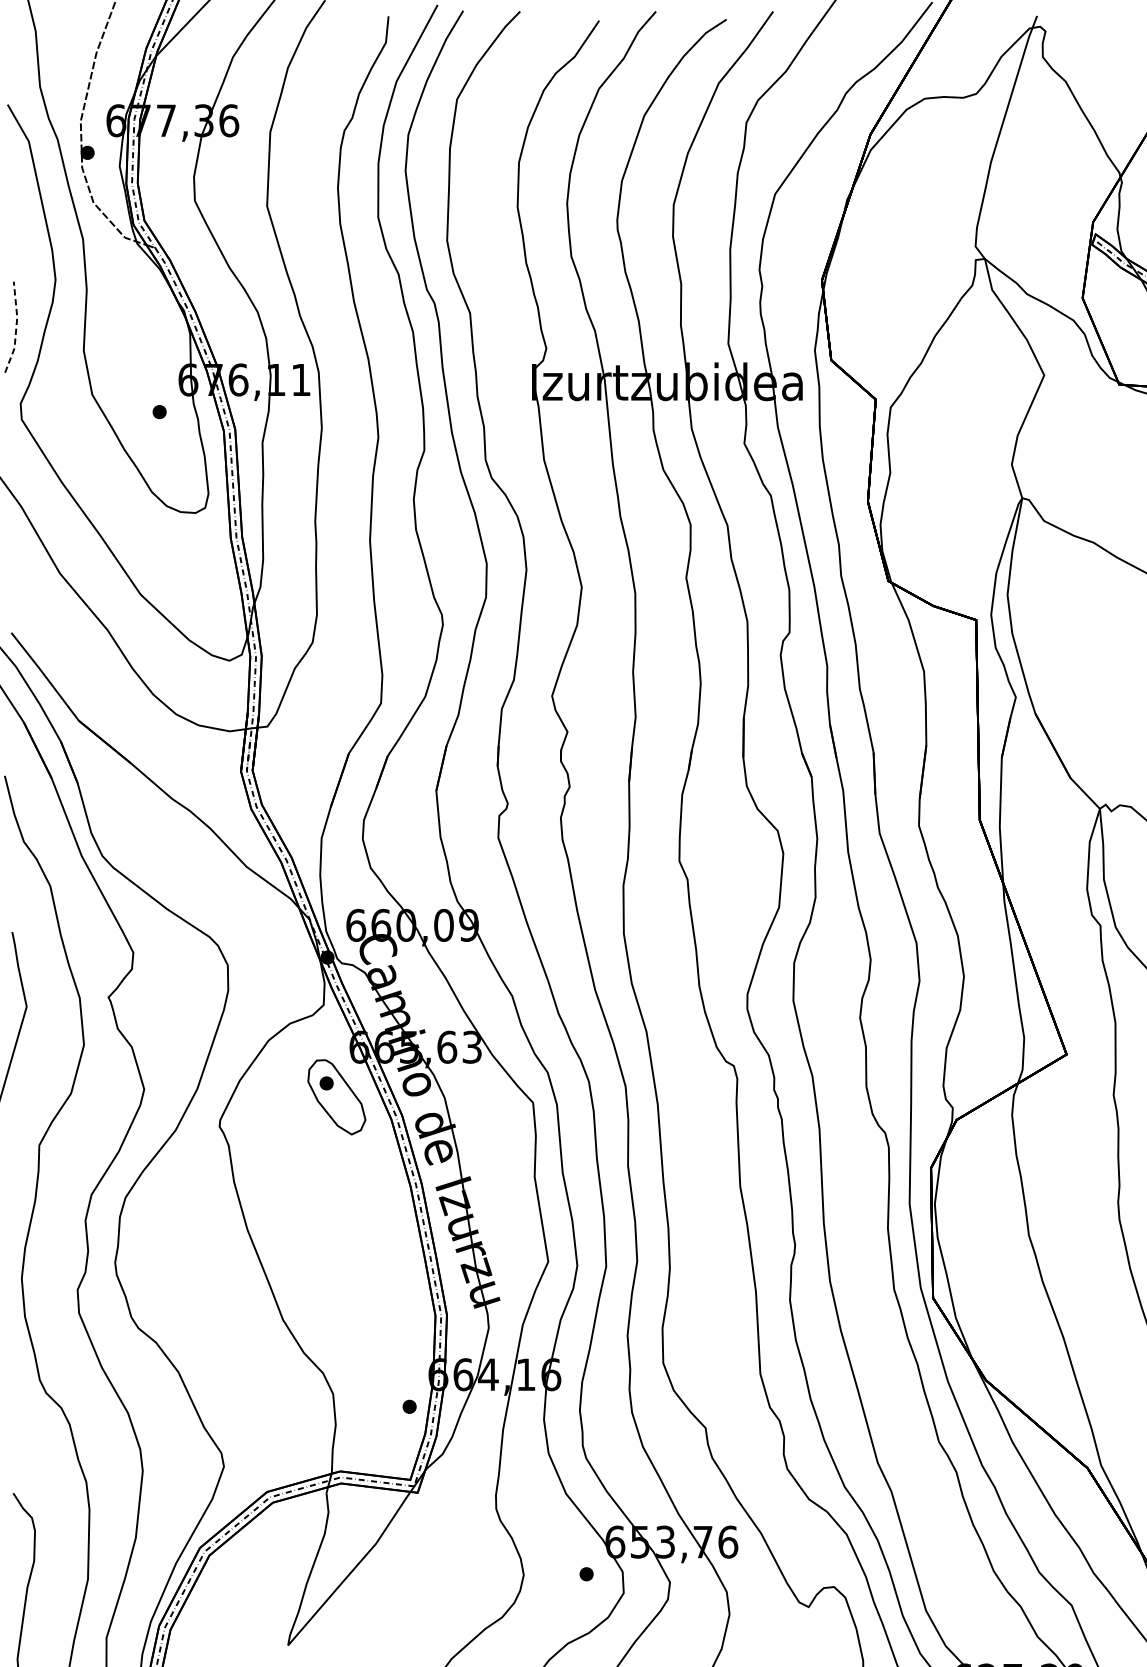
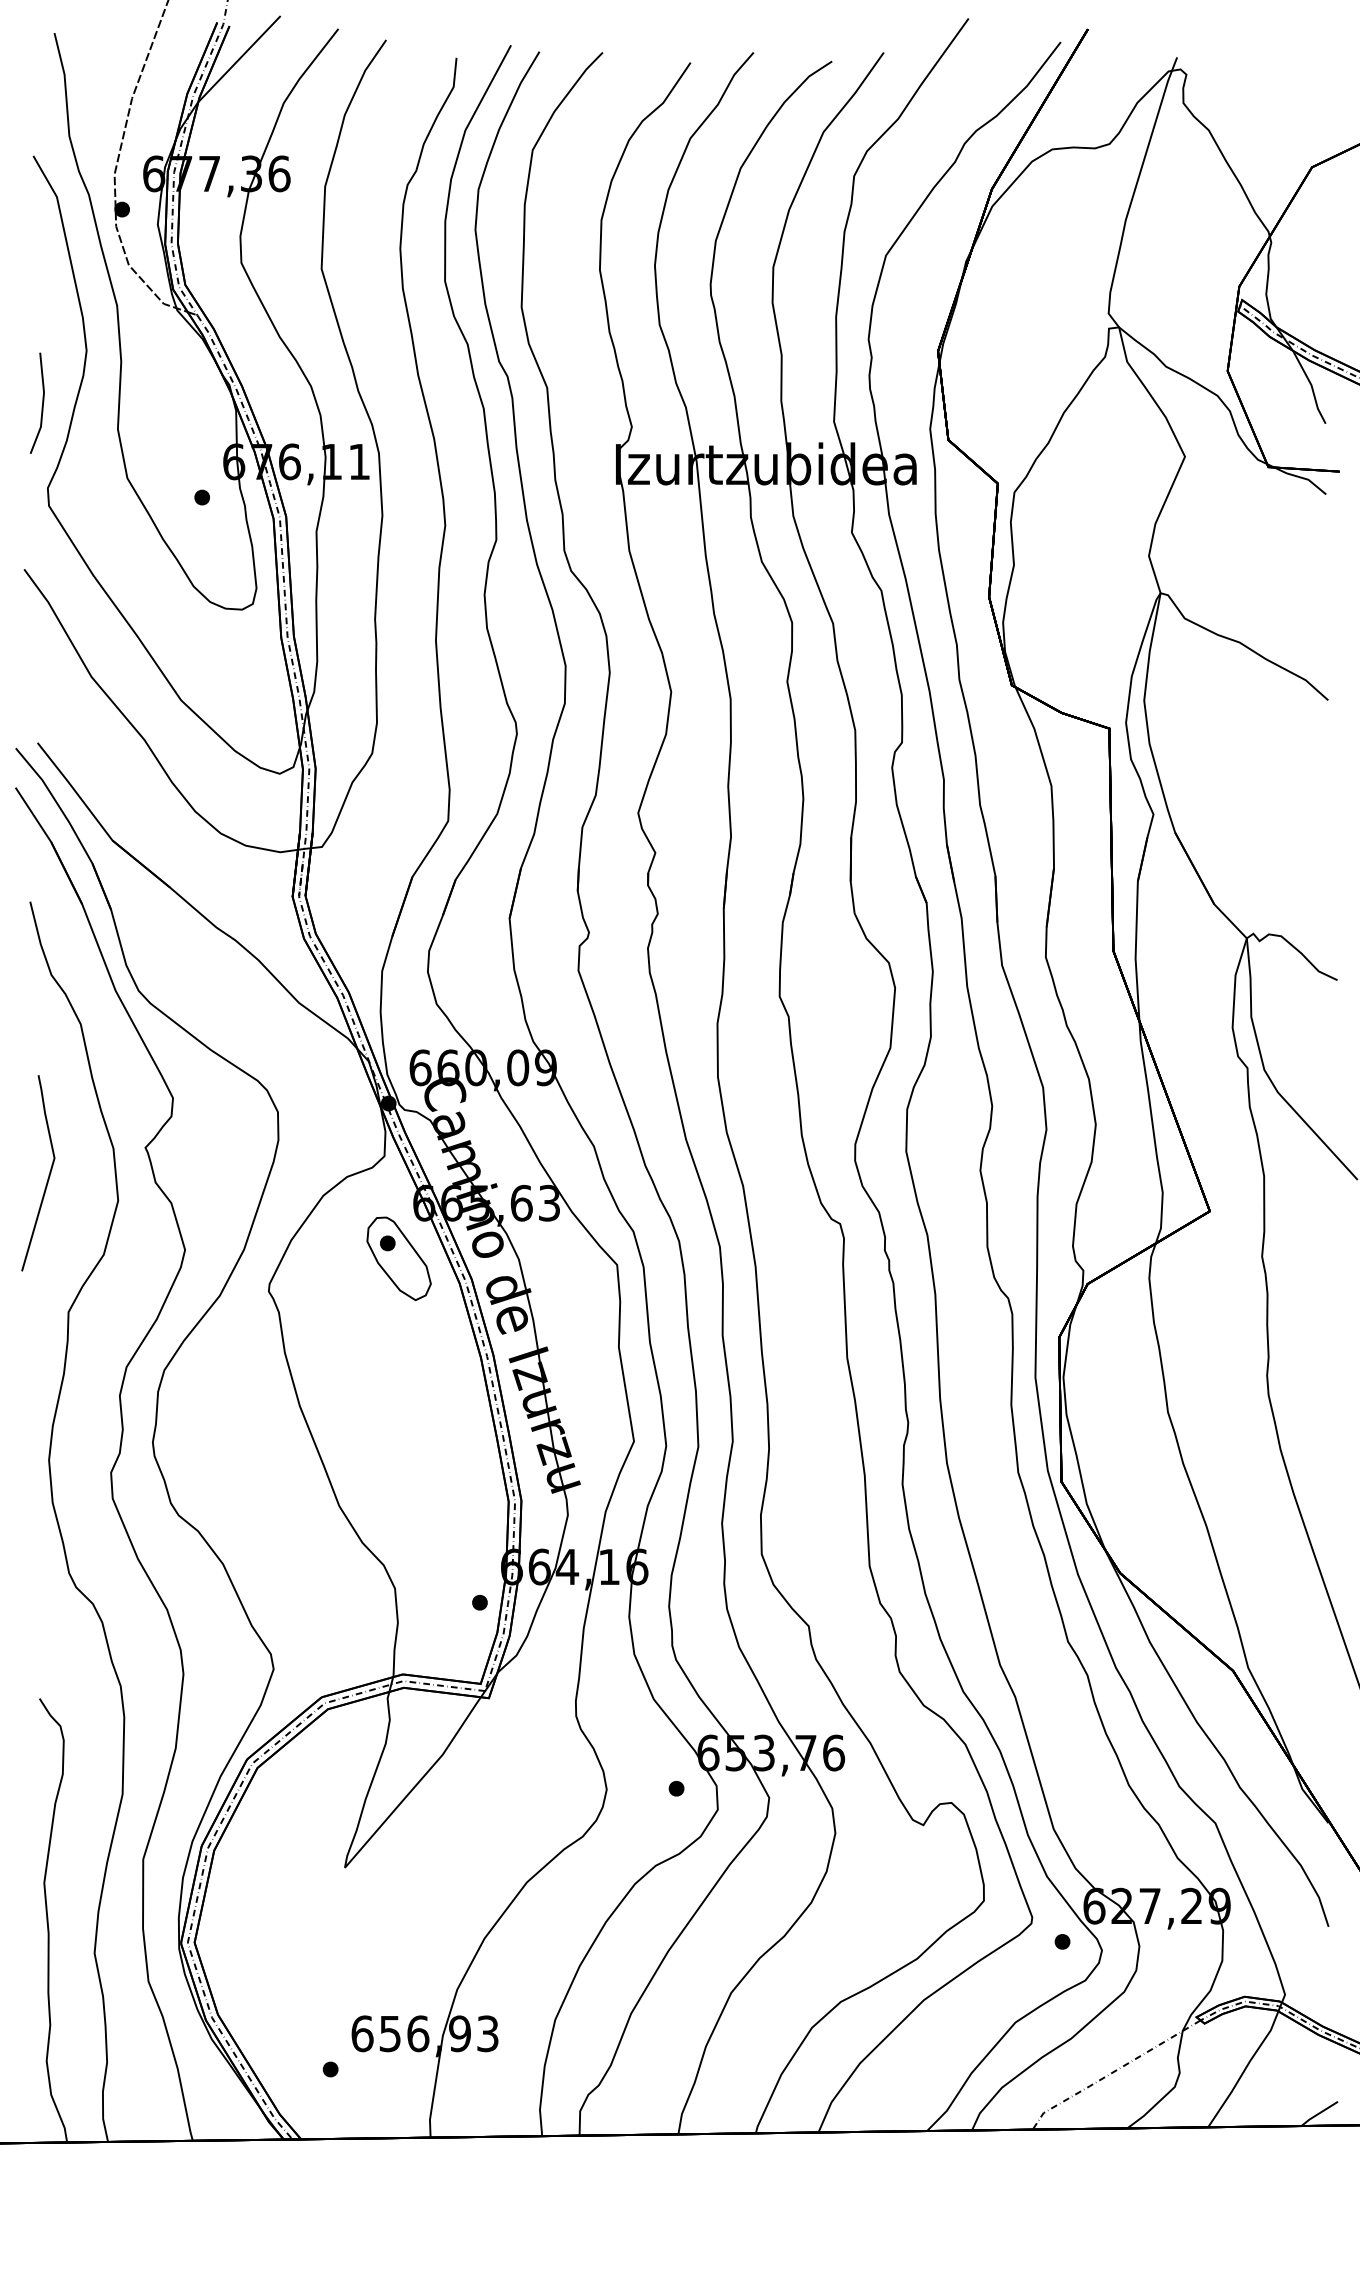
line: (15, 328) -> (42, 404), dashed -> solid

